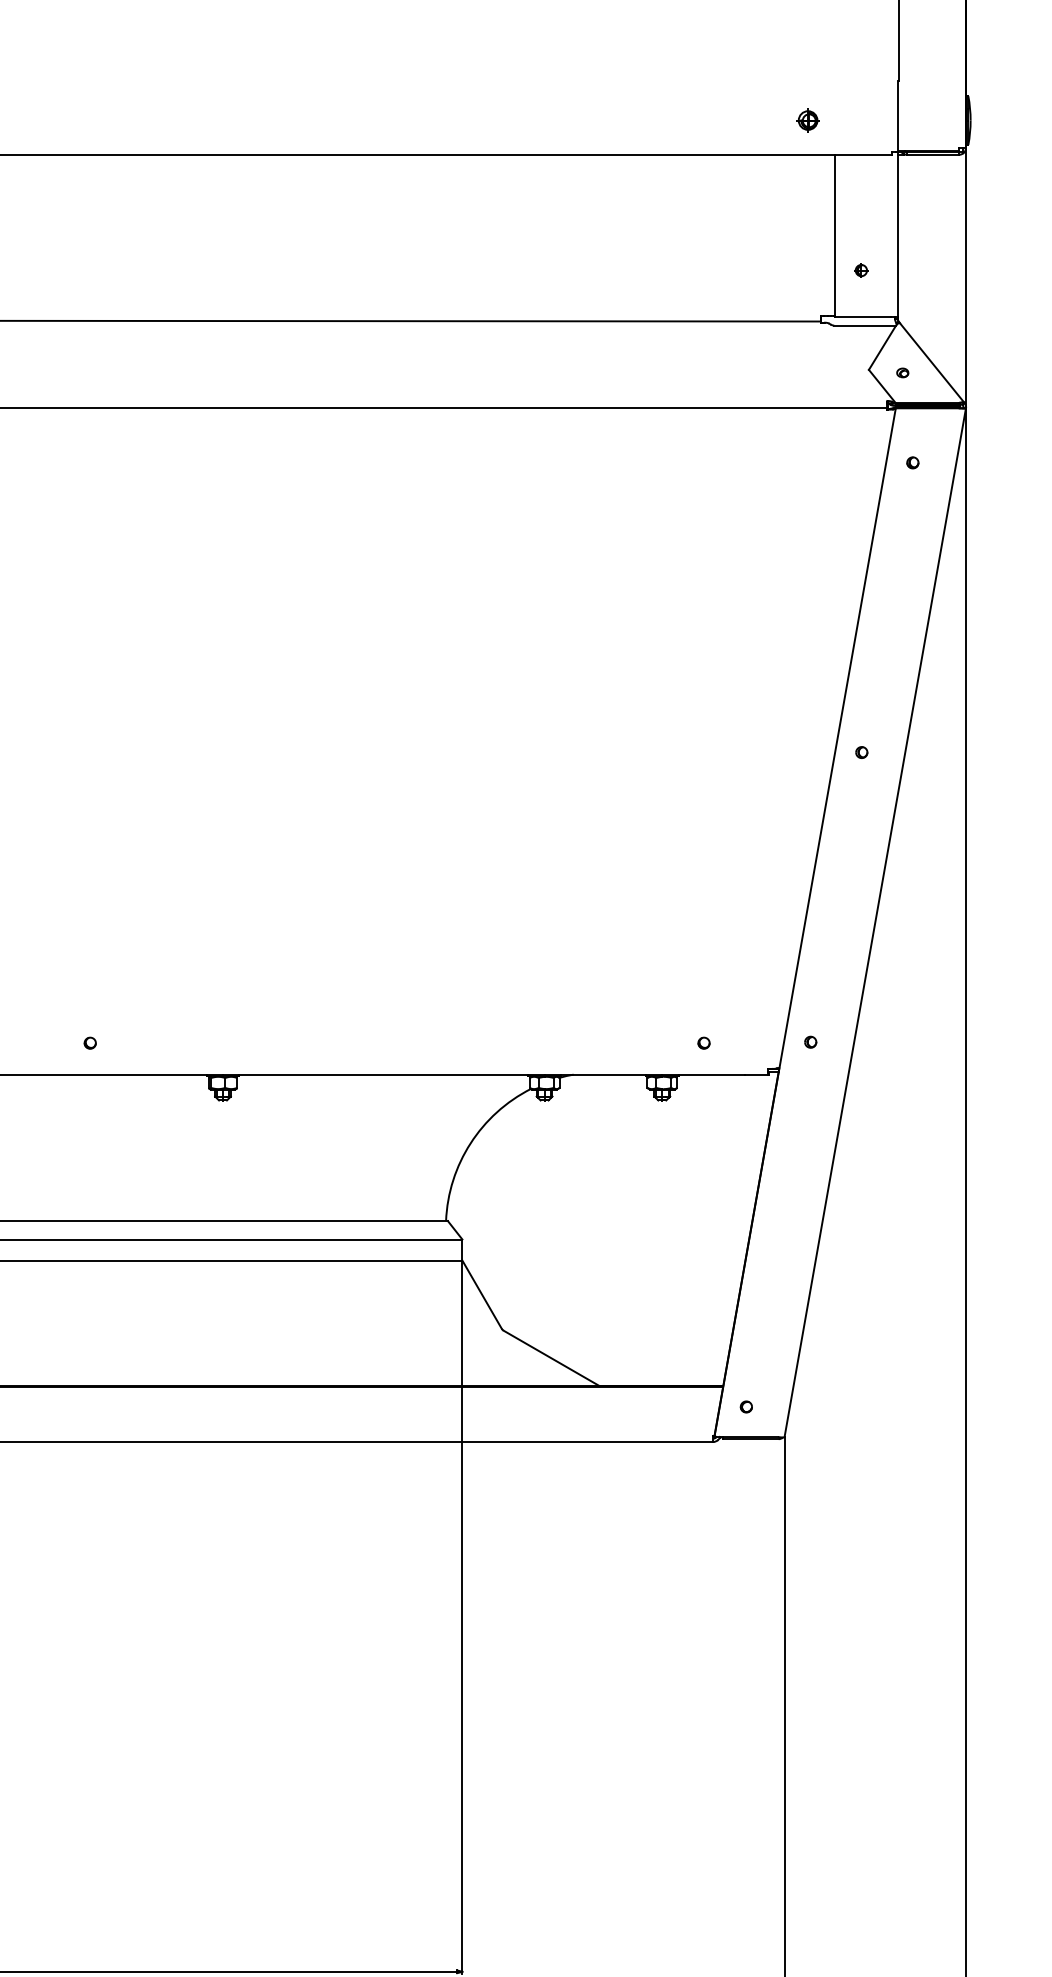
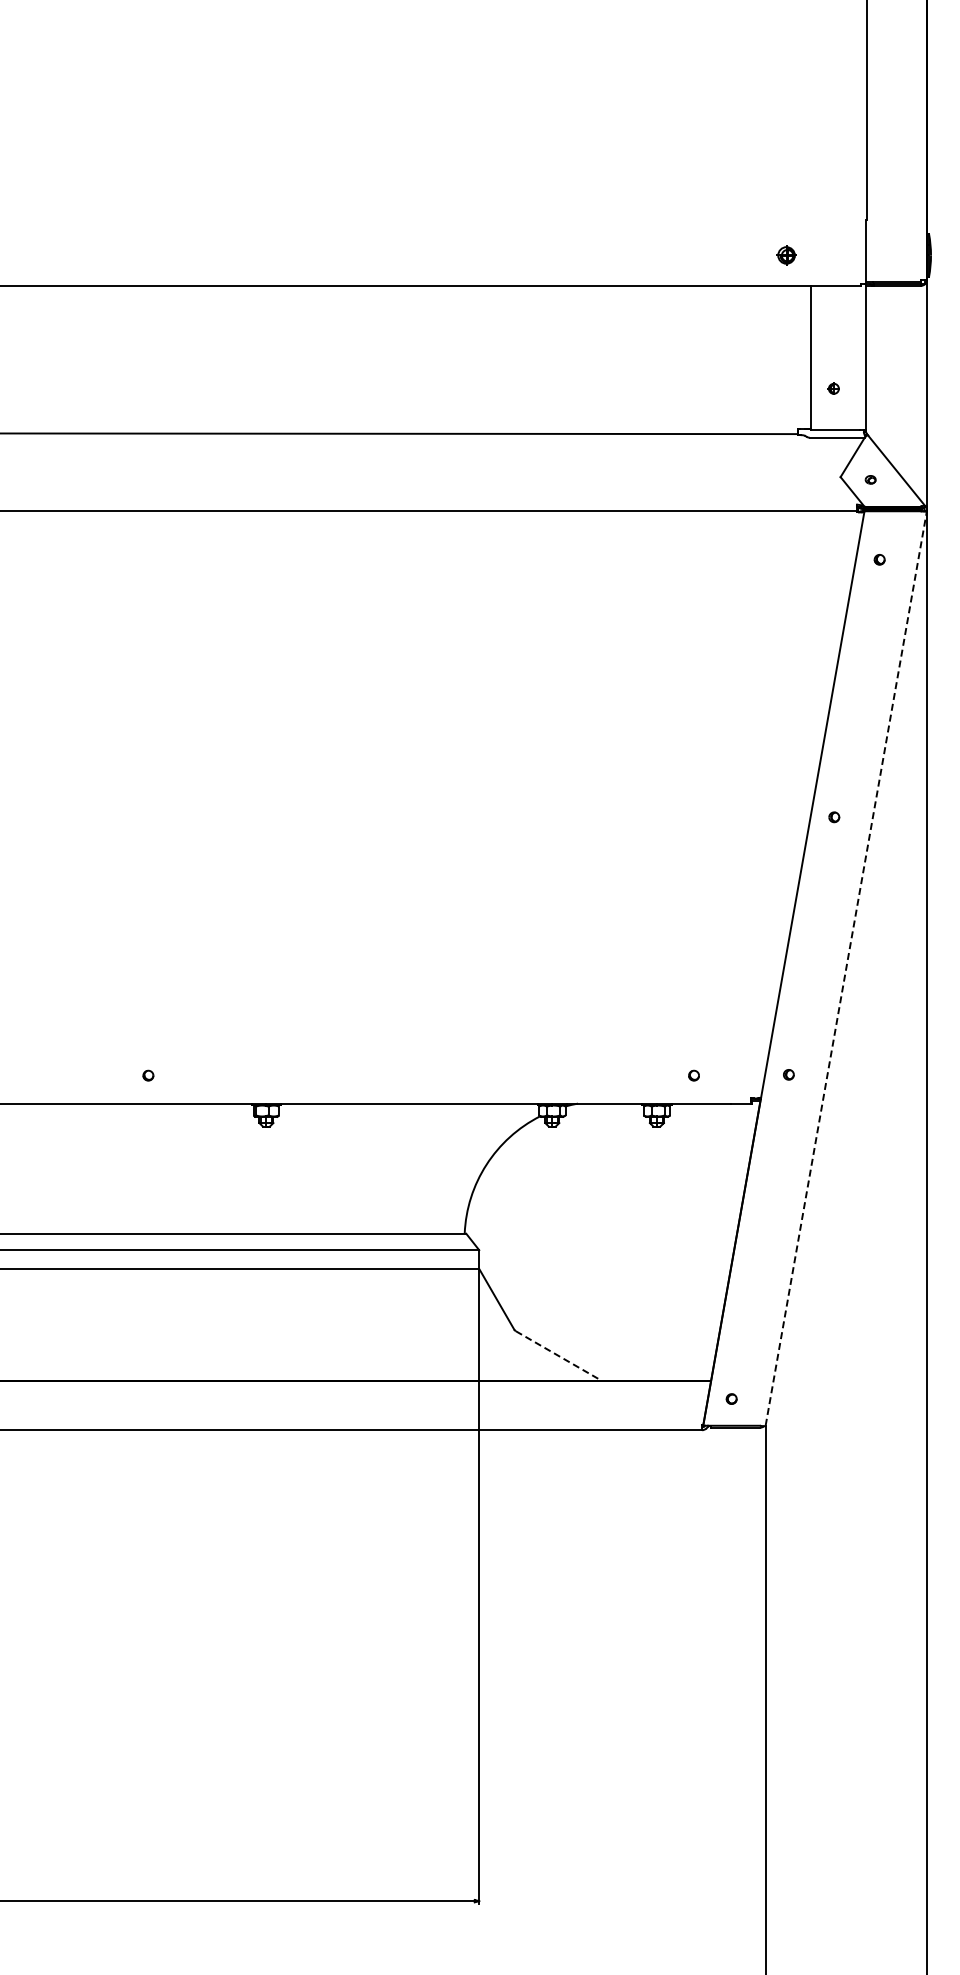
line: (875, 922) -> (846, 968), solid -> dashed
line: (552, 1359) -> (559, 1356), solid -> dashed

